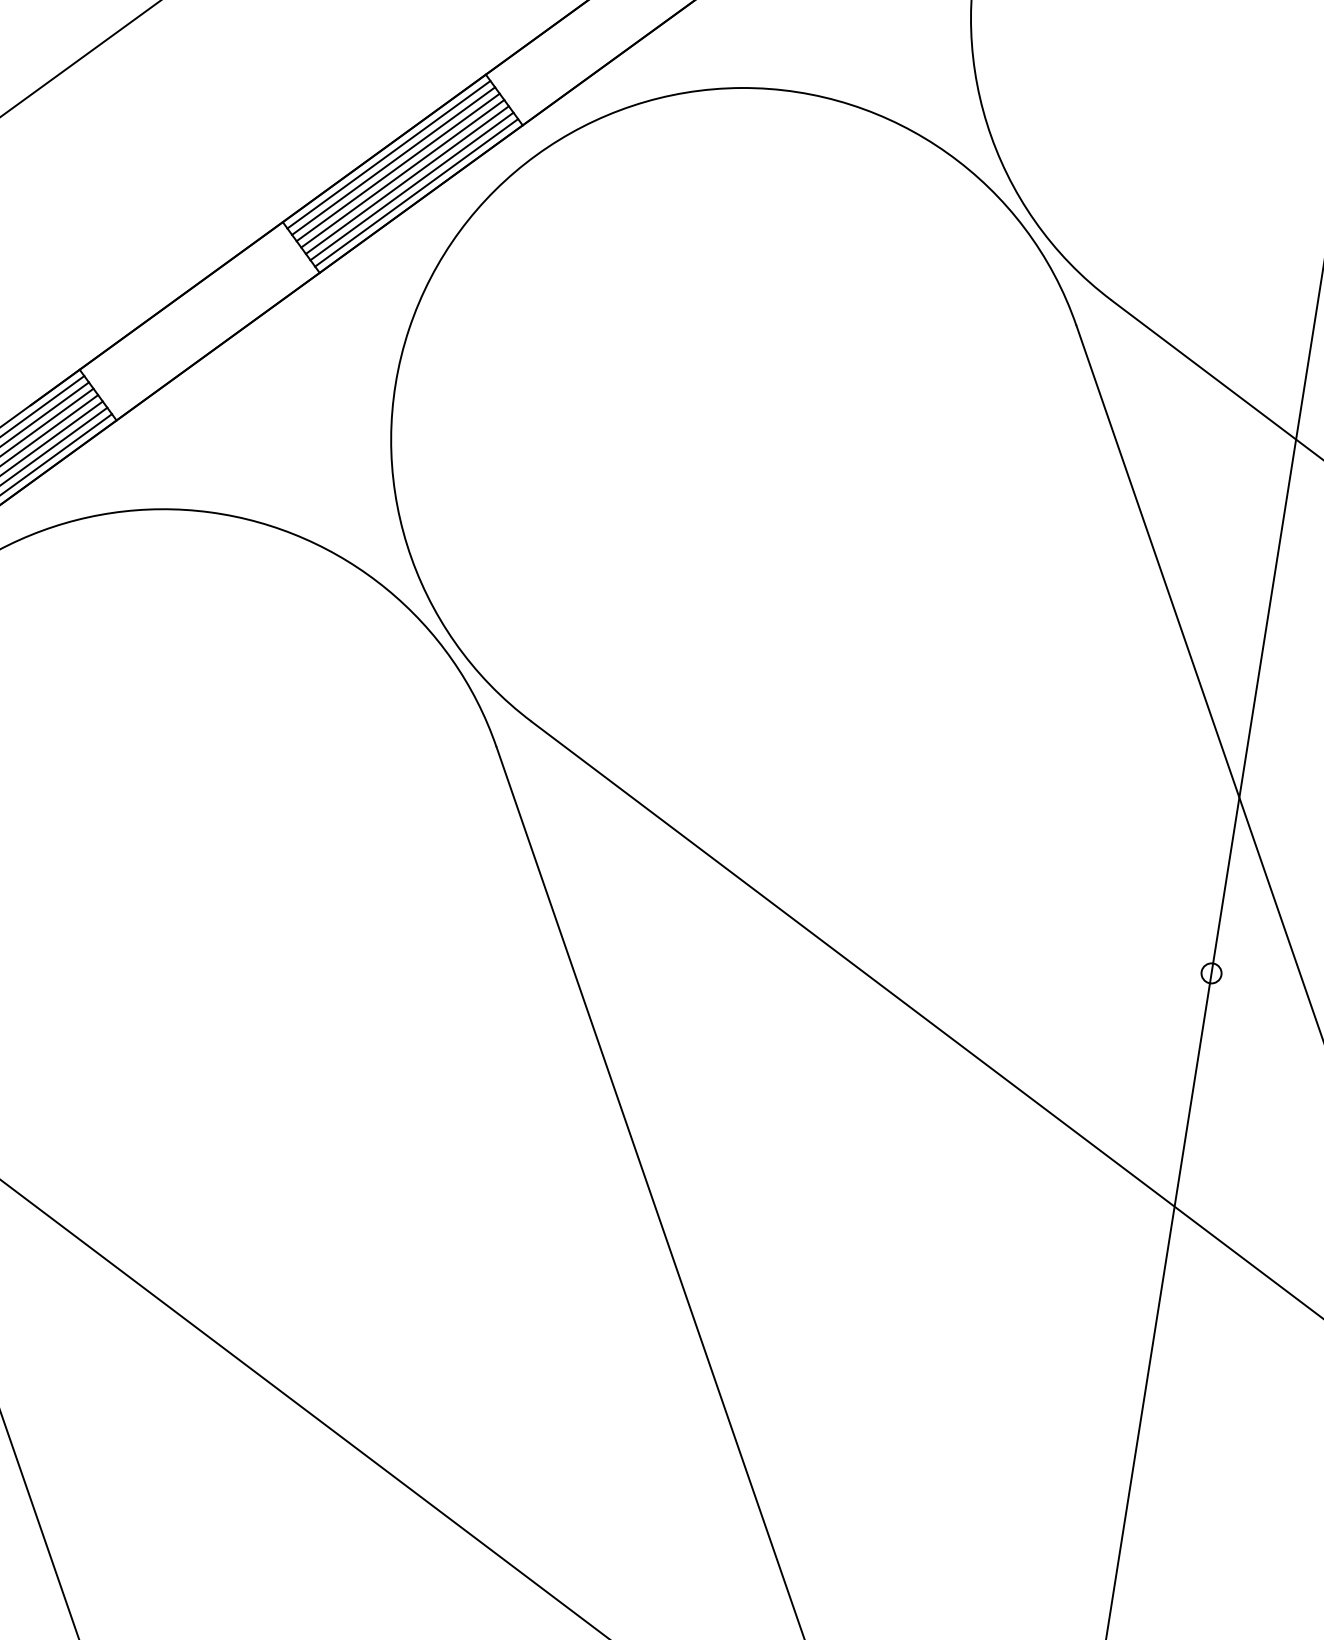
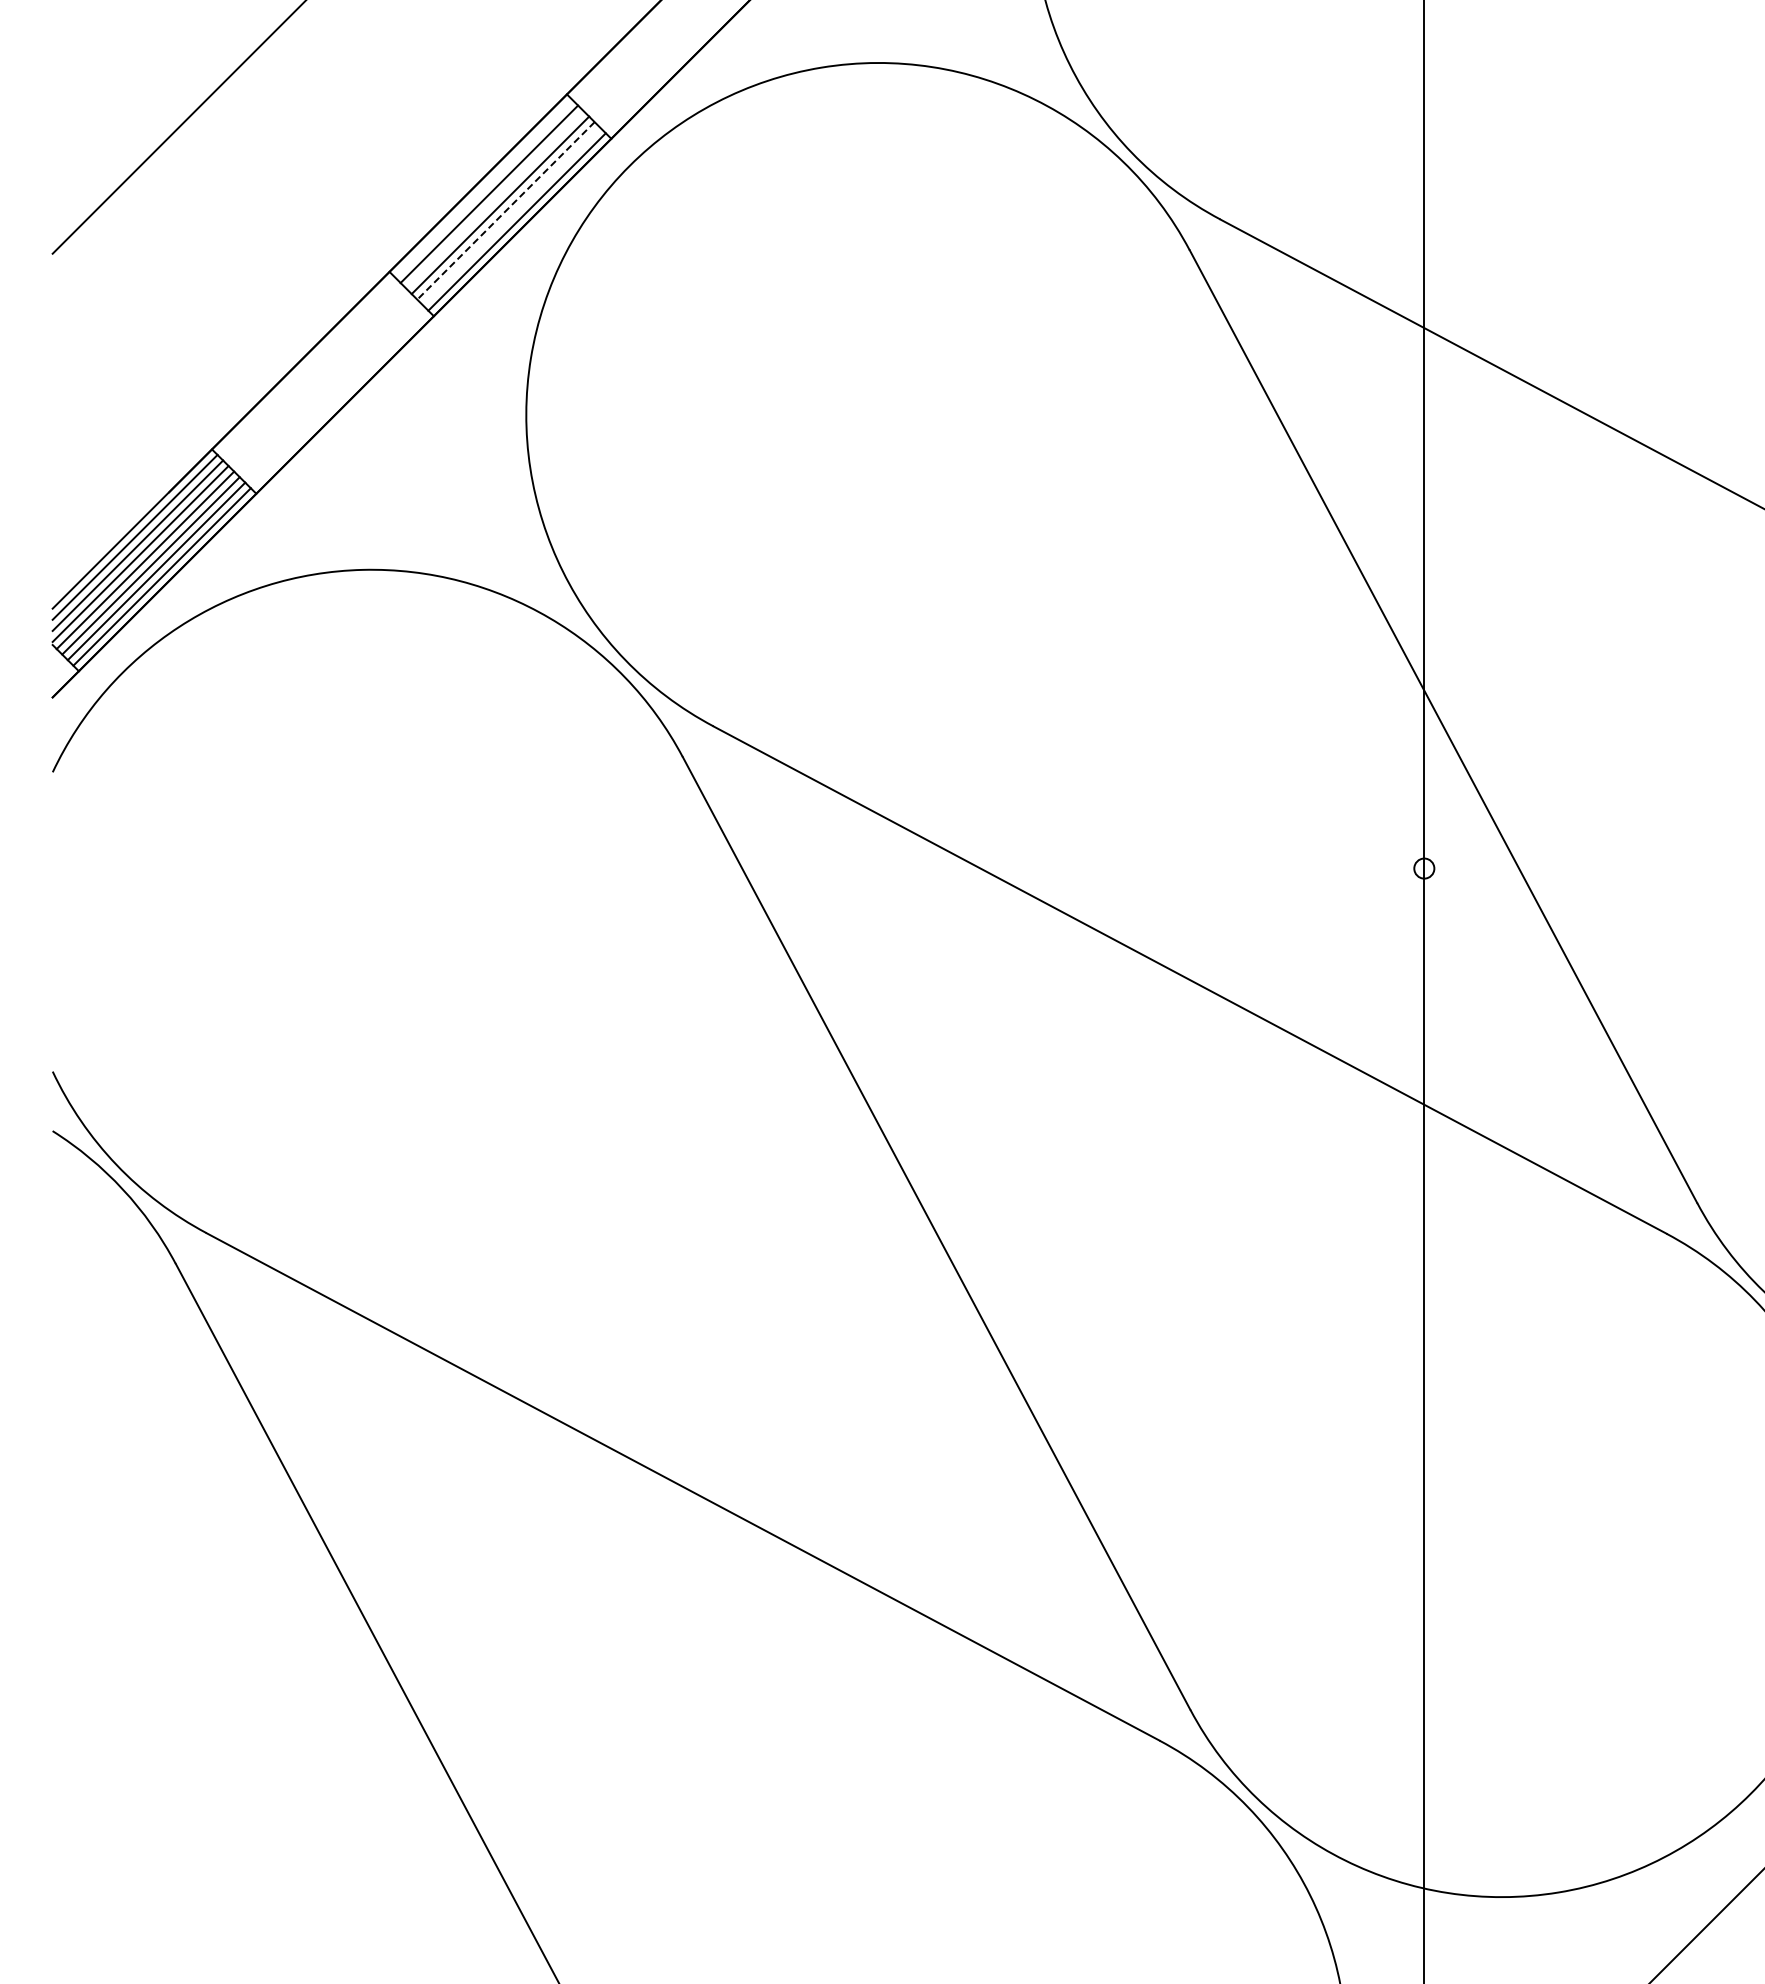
line: (388, 154) -> (483, 188), removed
line: (397, 167) -> (494, 199), removed
line: (406, 180) -> (505, 211), solid -> dashed
line: (411, 186) -> (511, 216), removed

